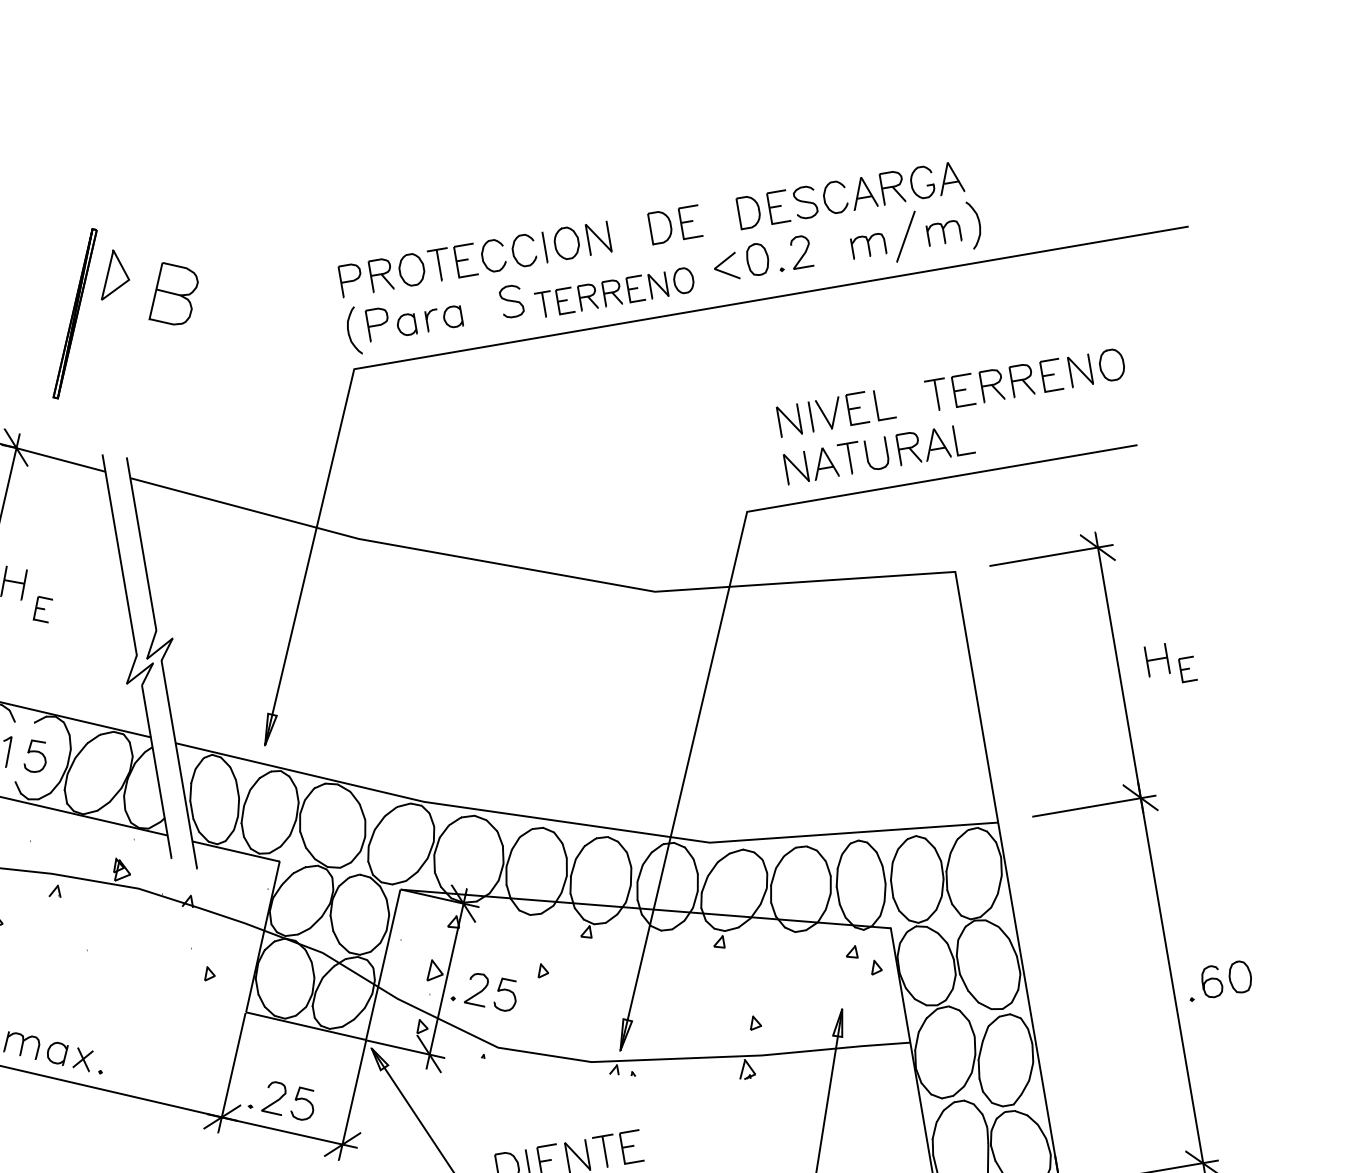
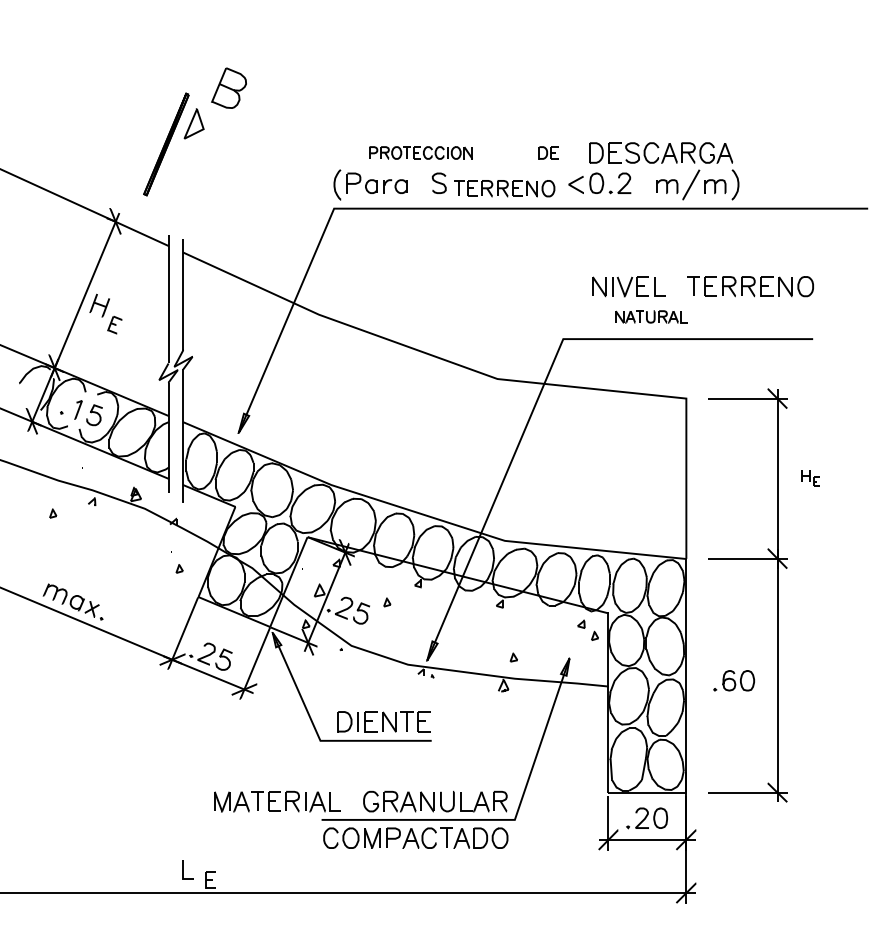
part: (674, 224) -> (548, 152), size x0.6
part: (474, 258) -> (420, 152), size x0.6
part: (171, 292) -> (228, 87), moved
part: (878, 452) -> (651, 316), size x0.6
part: (1170, 663) -> (810, 478), size x0.6
part: (1218, 980) -> (733, 680), moved

